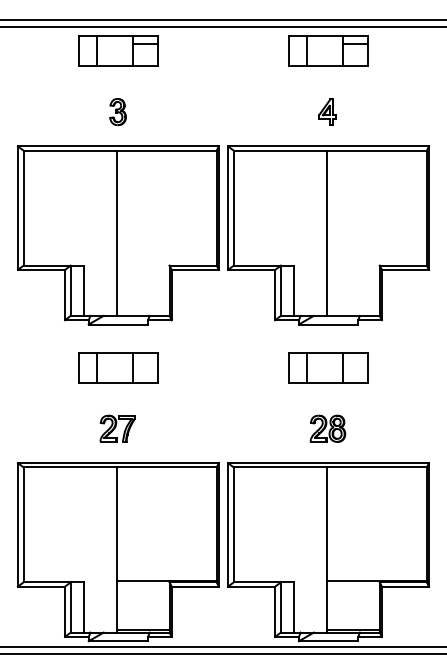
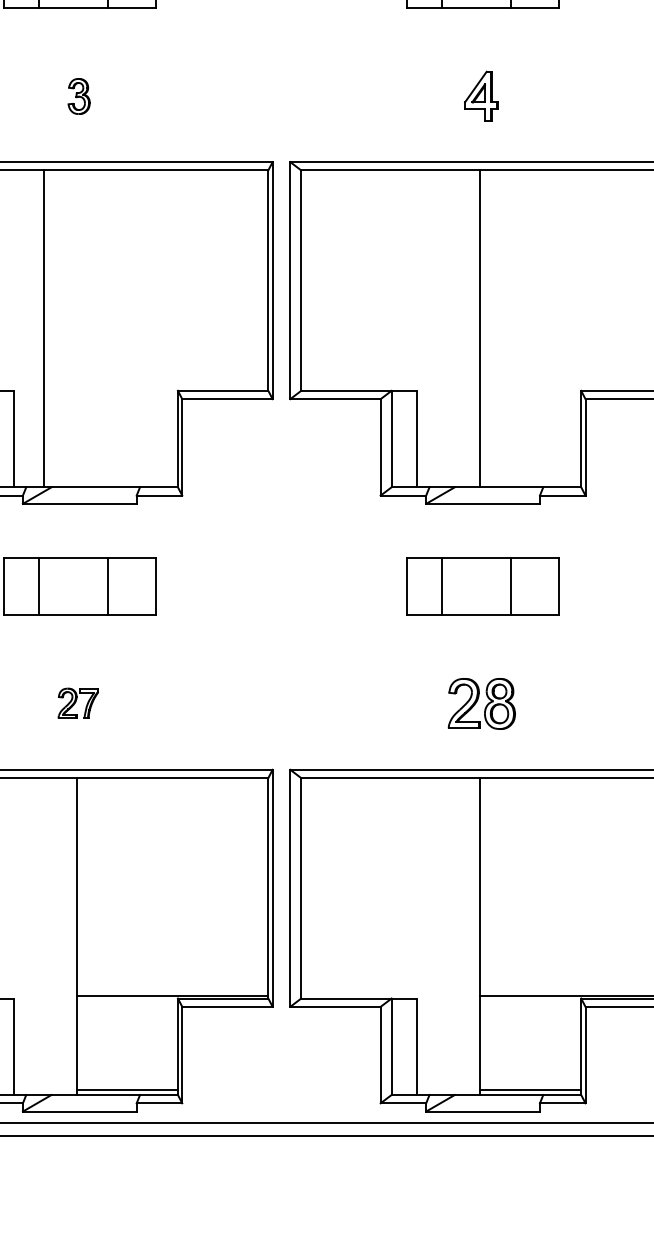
part: (117, 112) -> (78, 97), size x0.7
line: (116, 232) -> (43, 327), moved
part: (117, 428) -> (78, 703), size x0.6

